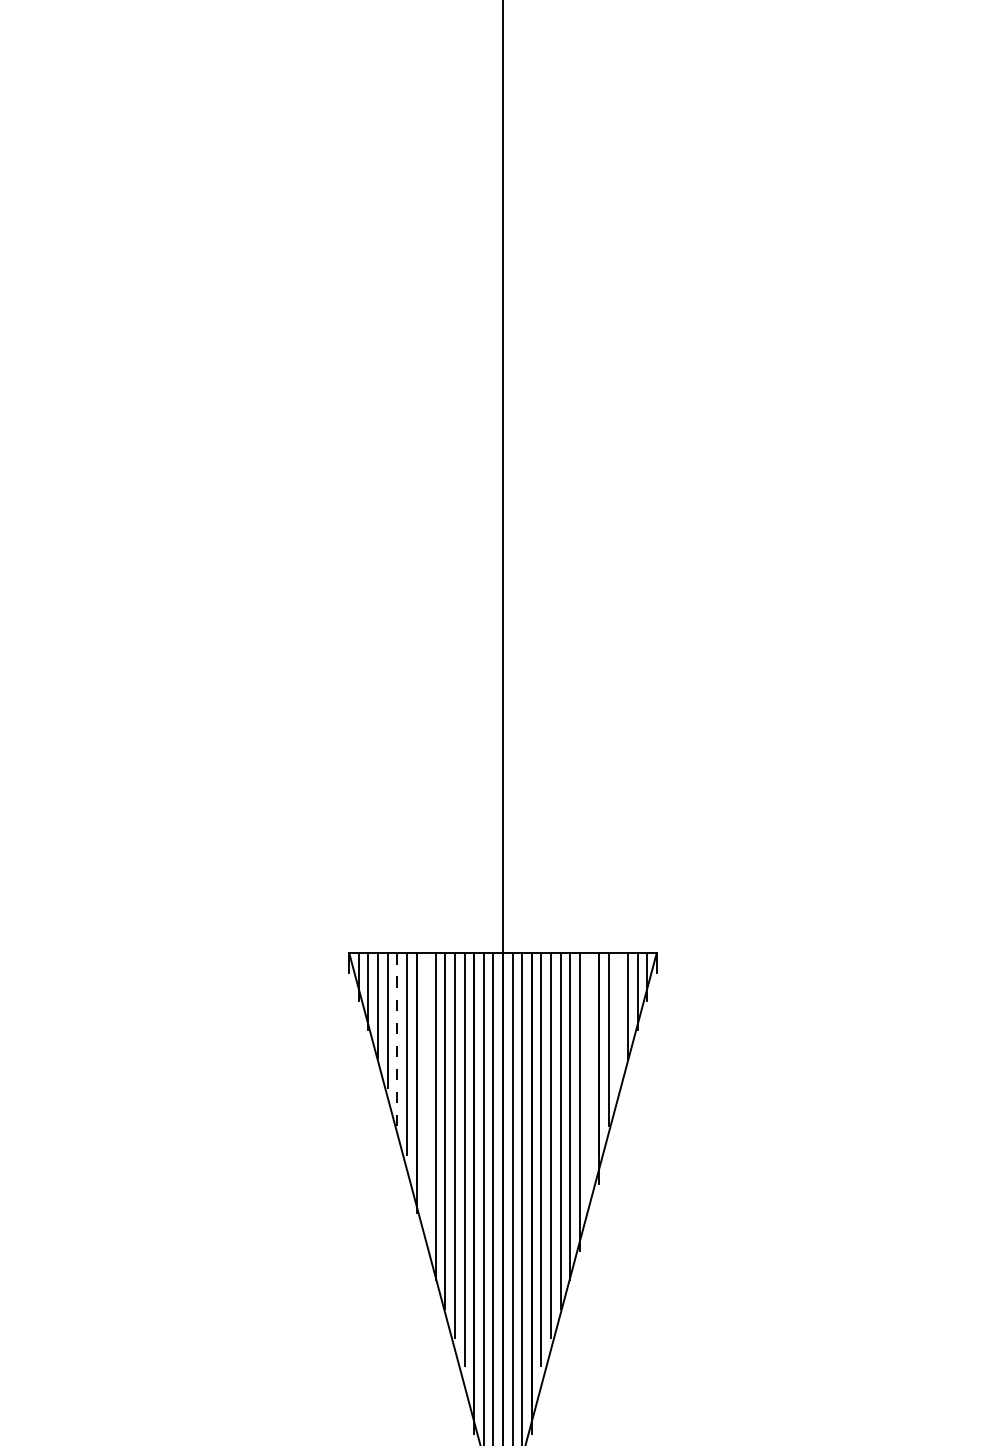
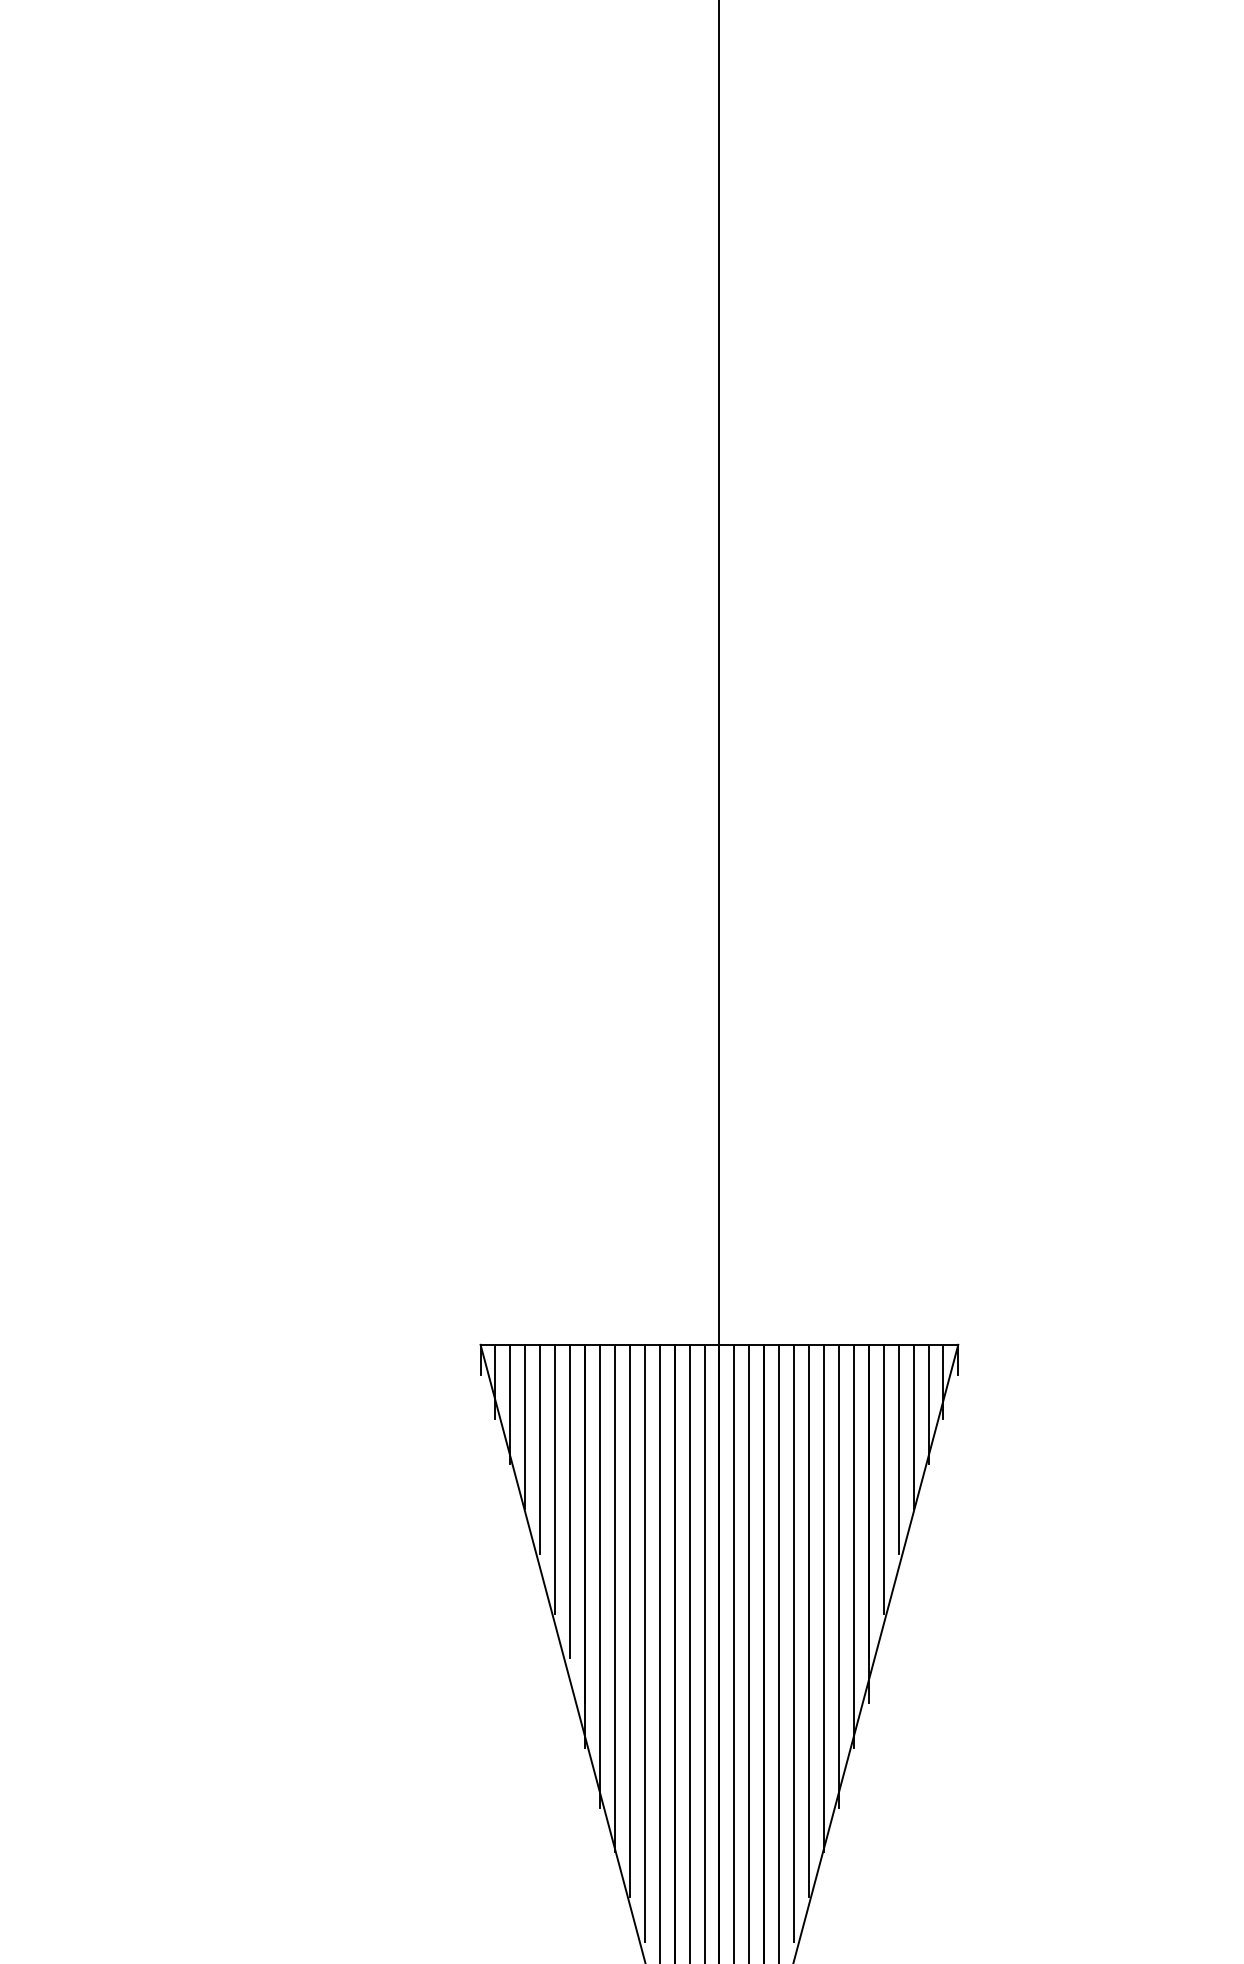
line: (618, 1020) -> (898, 1449), added
line: (397, 1040) -> (555, 1480), dashed -> solid
line: (589, 1082) -> (853, 1545), added
line: (426, 1102) -> (600, 1576), added

